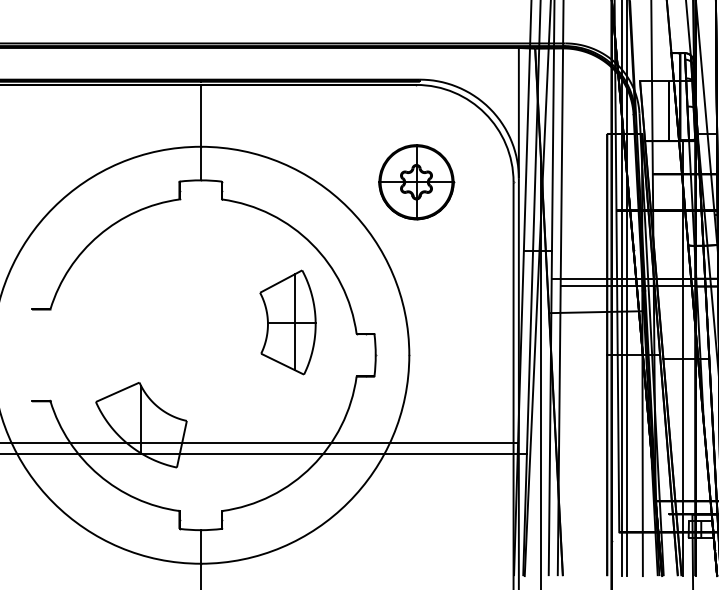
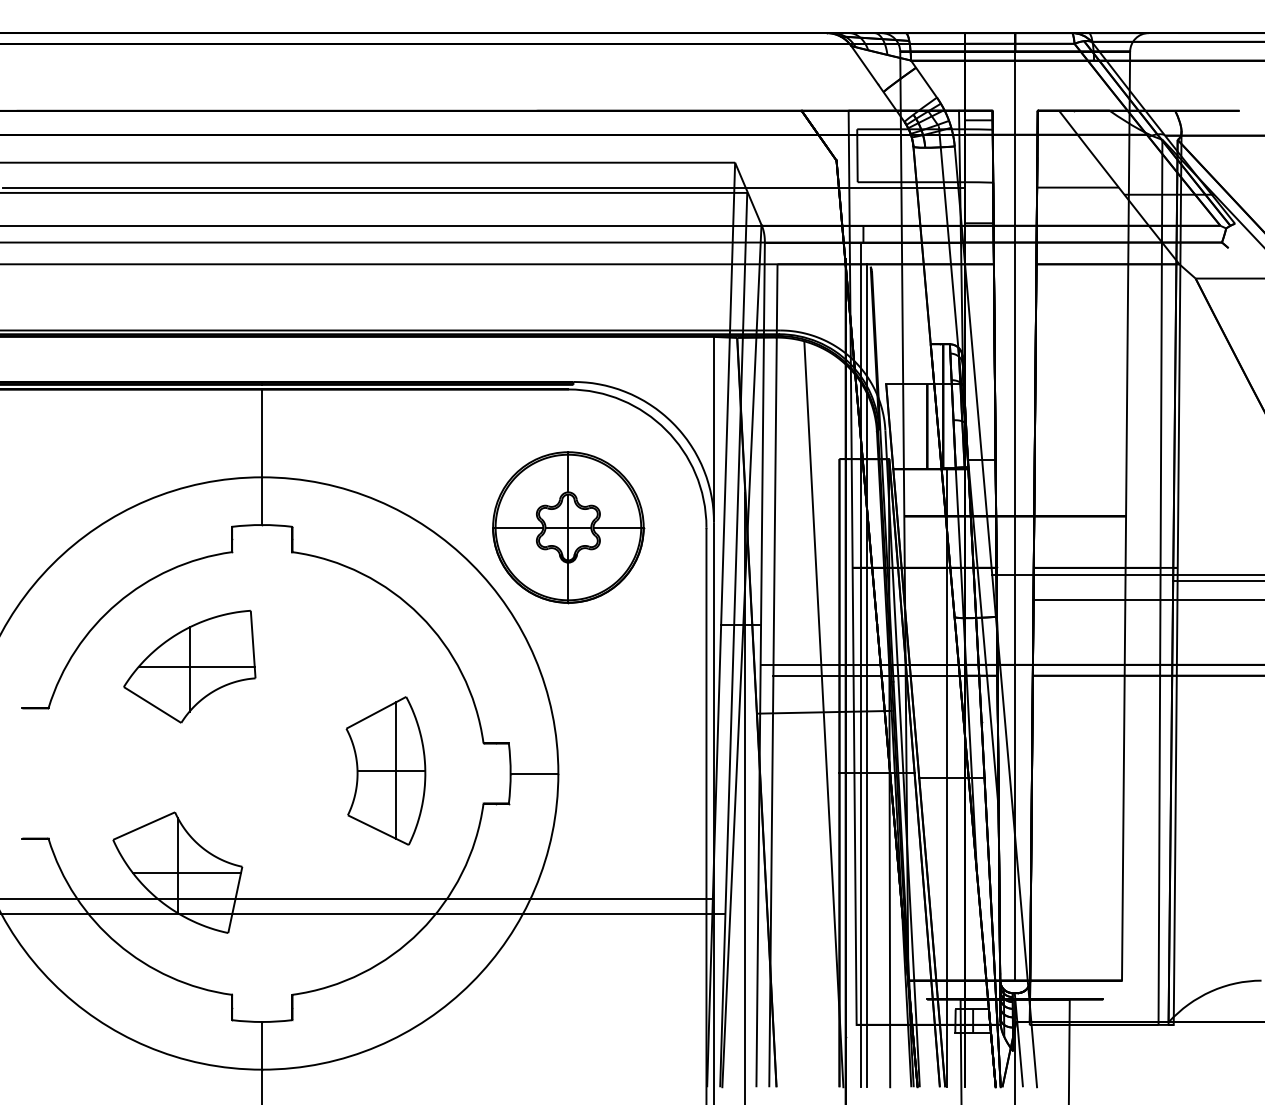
part: (416, 182) -> (568, 527), size x1.43
part: (149, 279) -> (189, 666), added
line: (595, 313) -> (823, 714), added
part: (287, 322) -> (385, 770), moved
line: (392, 355) -> (534, 773), added
line: (147, 424) -> (186, 872), added

